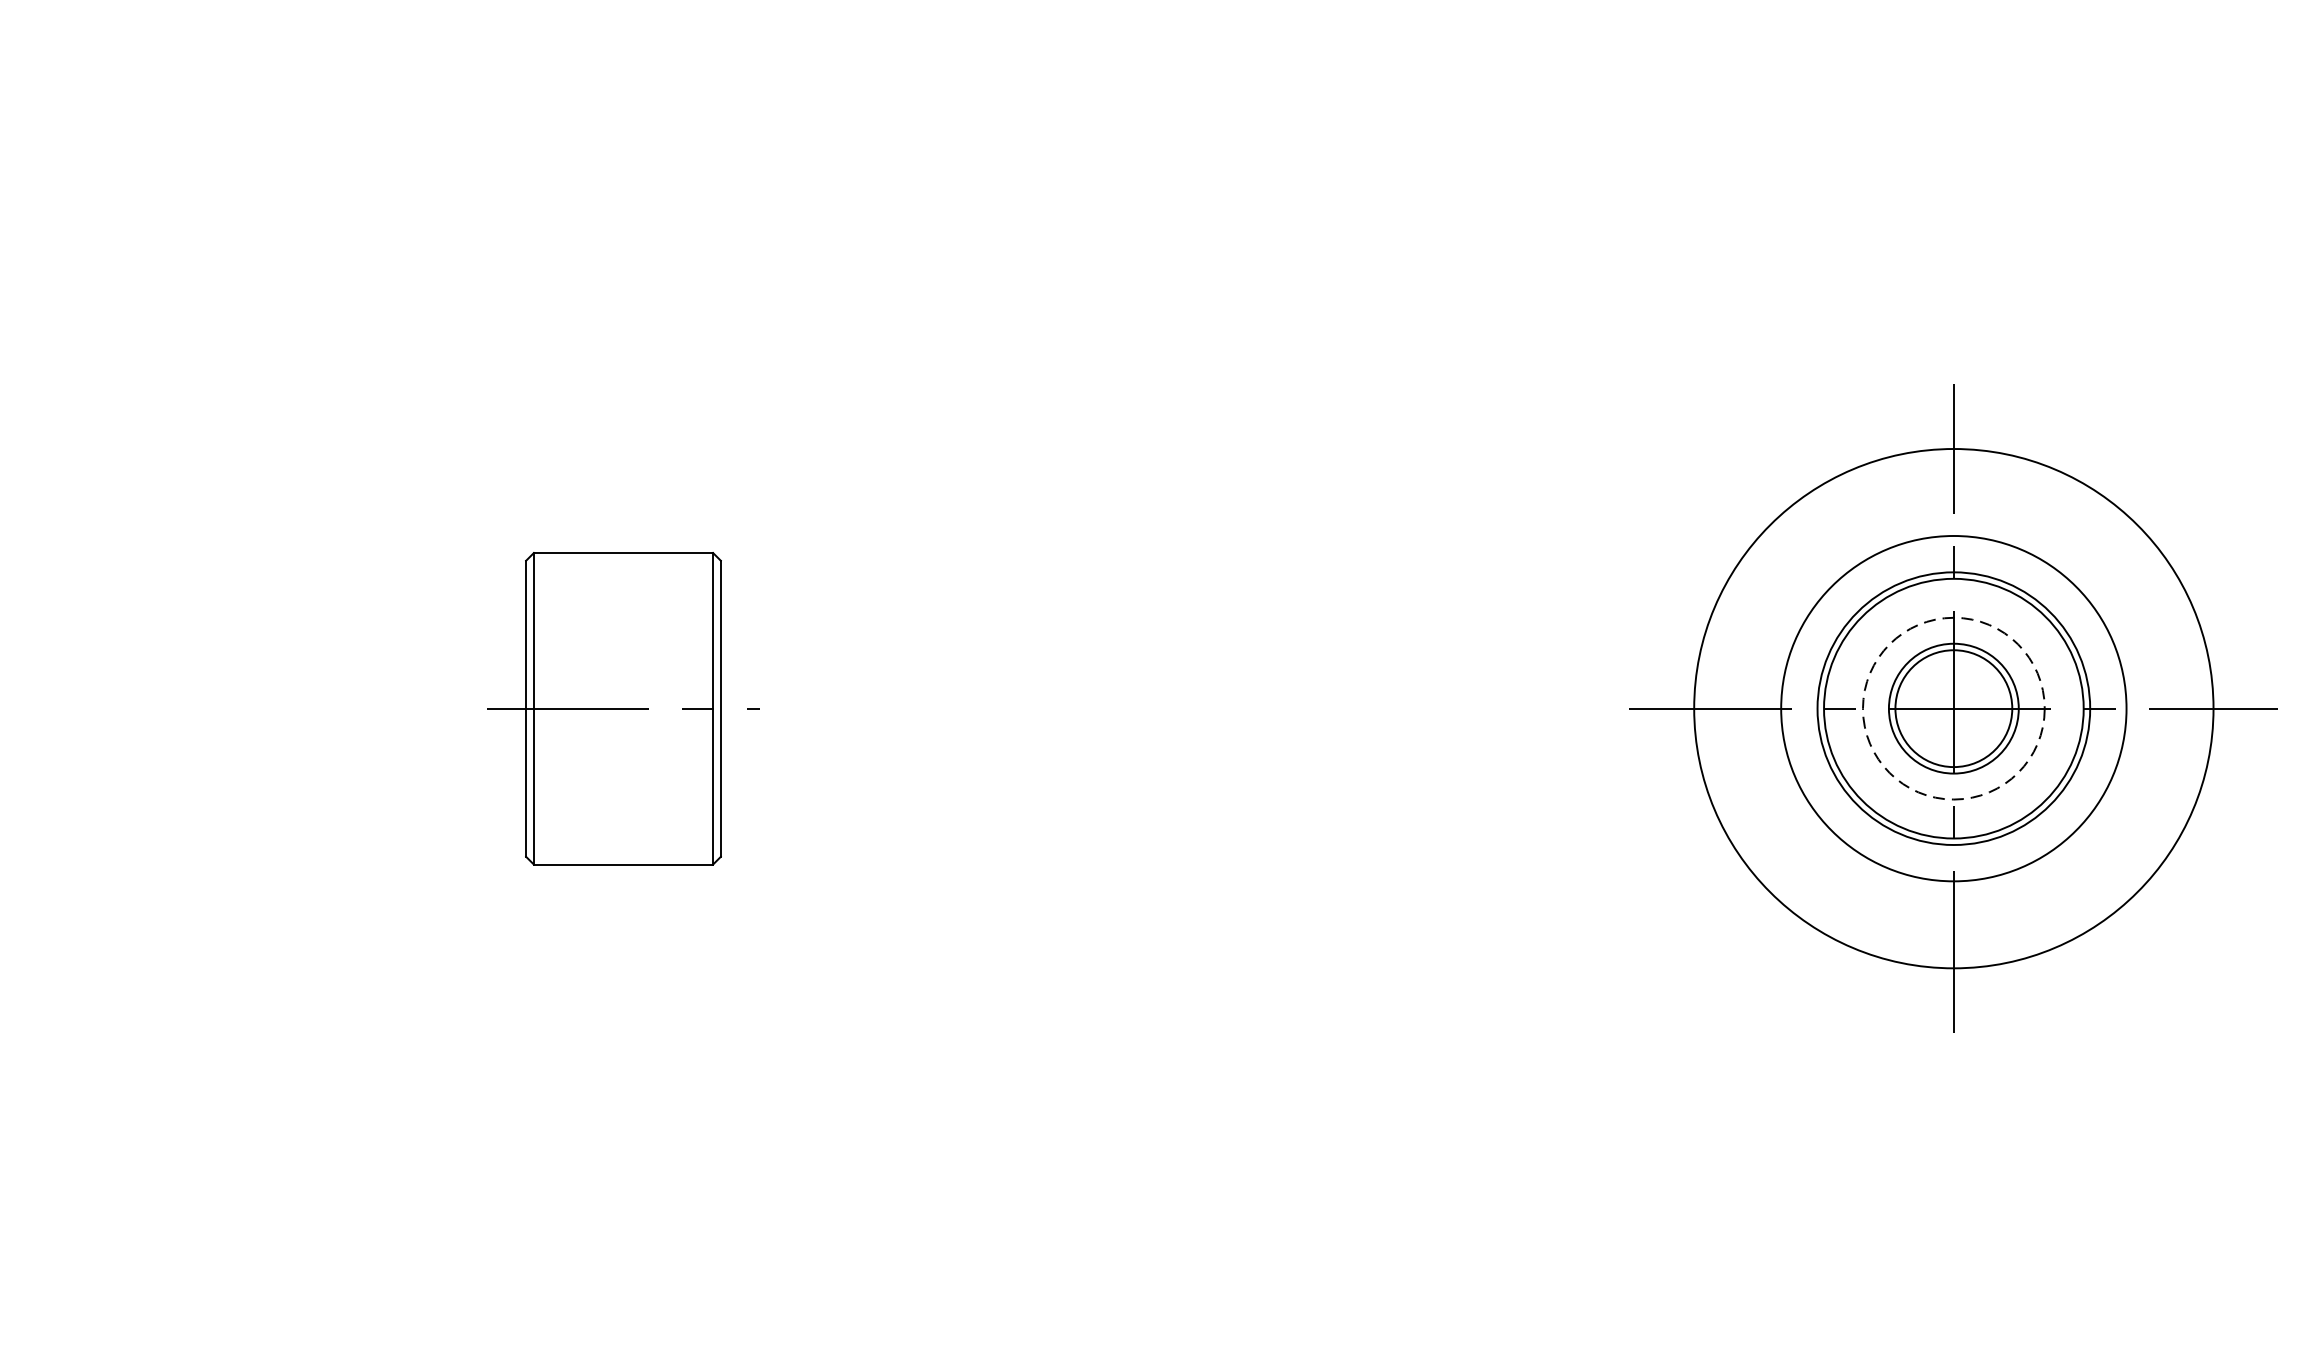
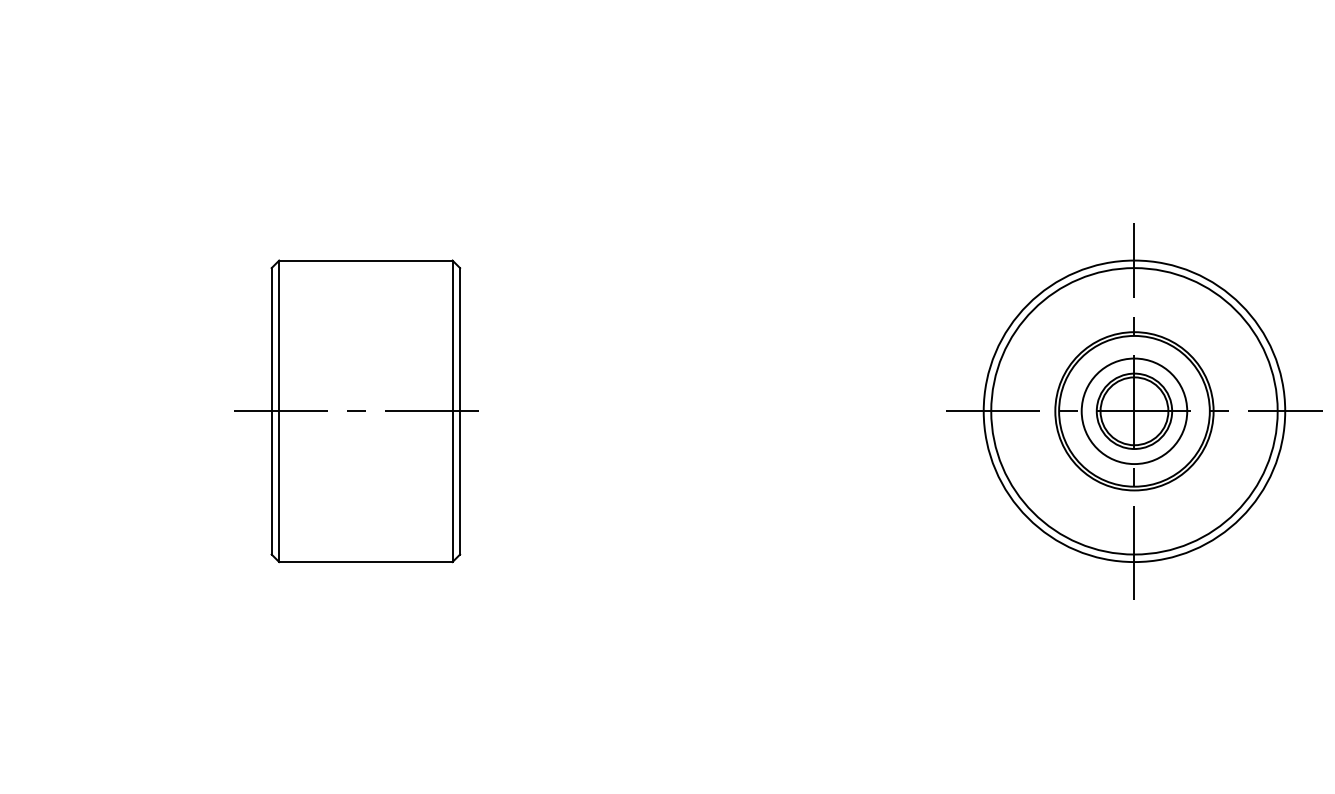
part: (613, 708) -> (356, 411), size x1.67
circle: (1953, 708) -> (1134, 411), dashed -> solid
circle: (1953, 708) -> (1134, 411), size x1.43

